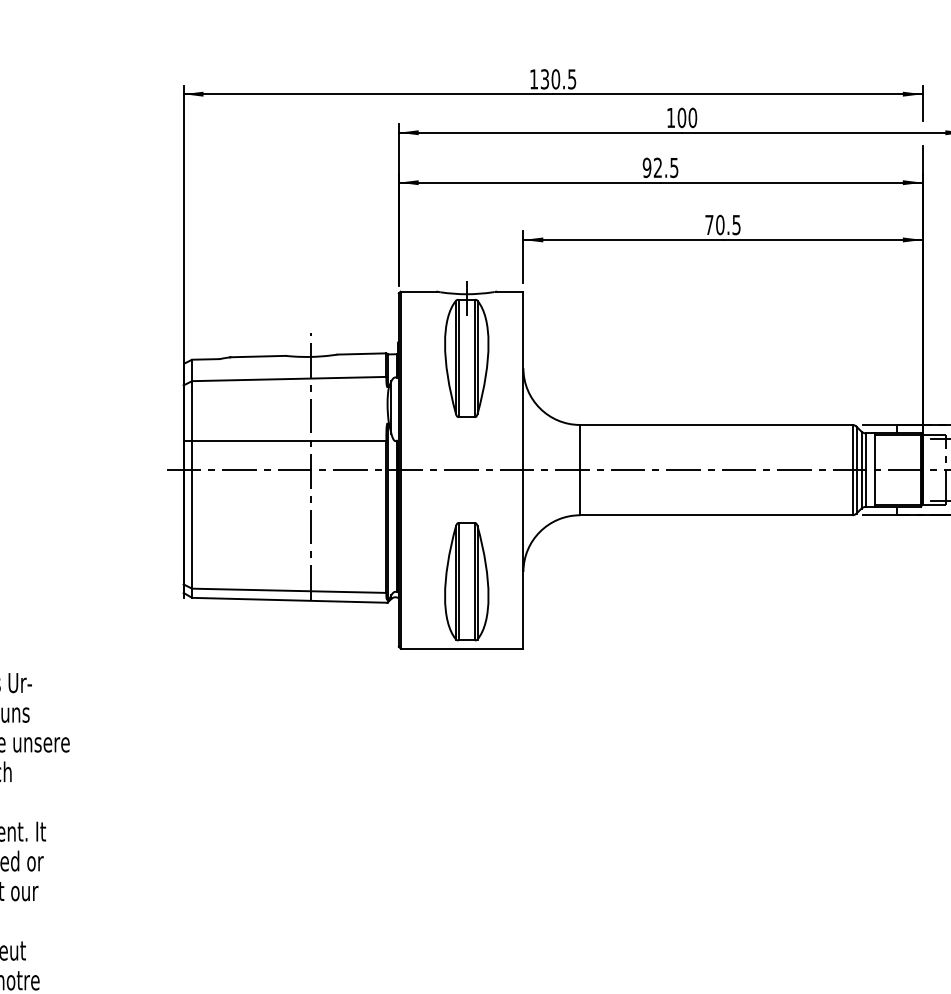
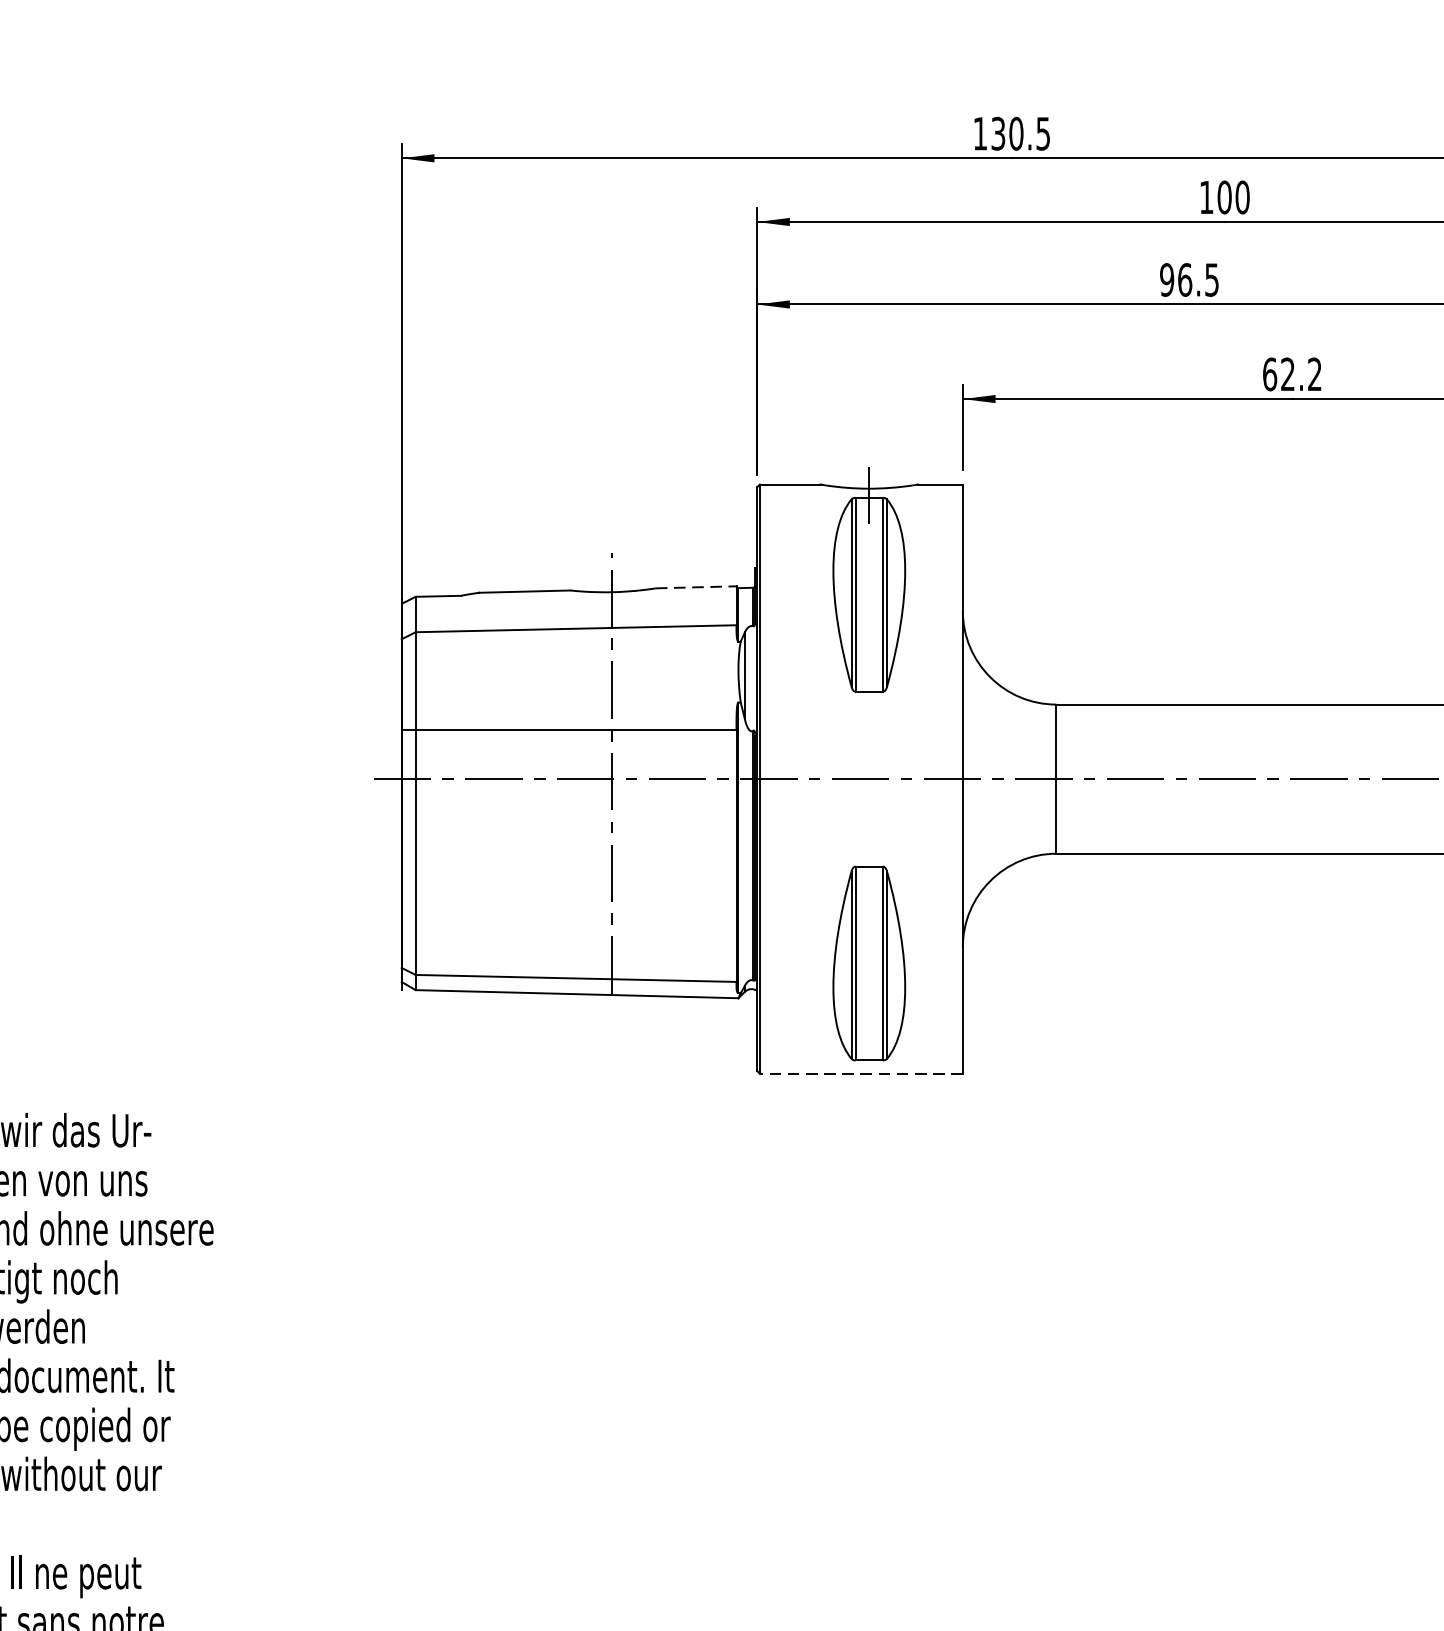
text: (657, 167) -> (1184, 279), 92.5 -> 96.5
text: (722, 224) -> (1291, 373), 70.5 -> 62.2
line: (362, 353) -> (697, 586), solid -> dashed
line: (461, 648) -> (860, 1073), solid -> dashed

